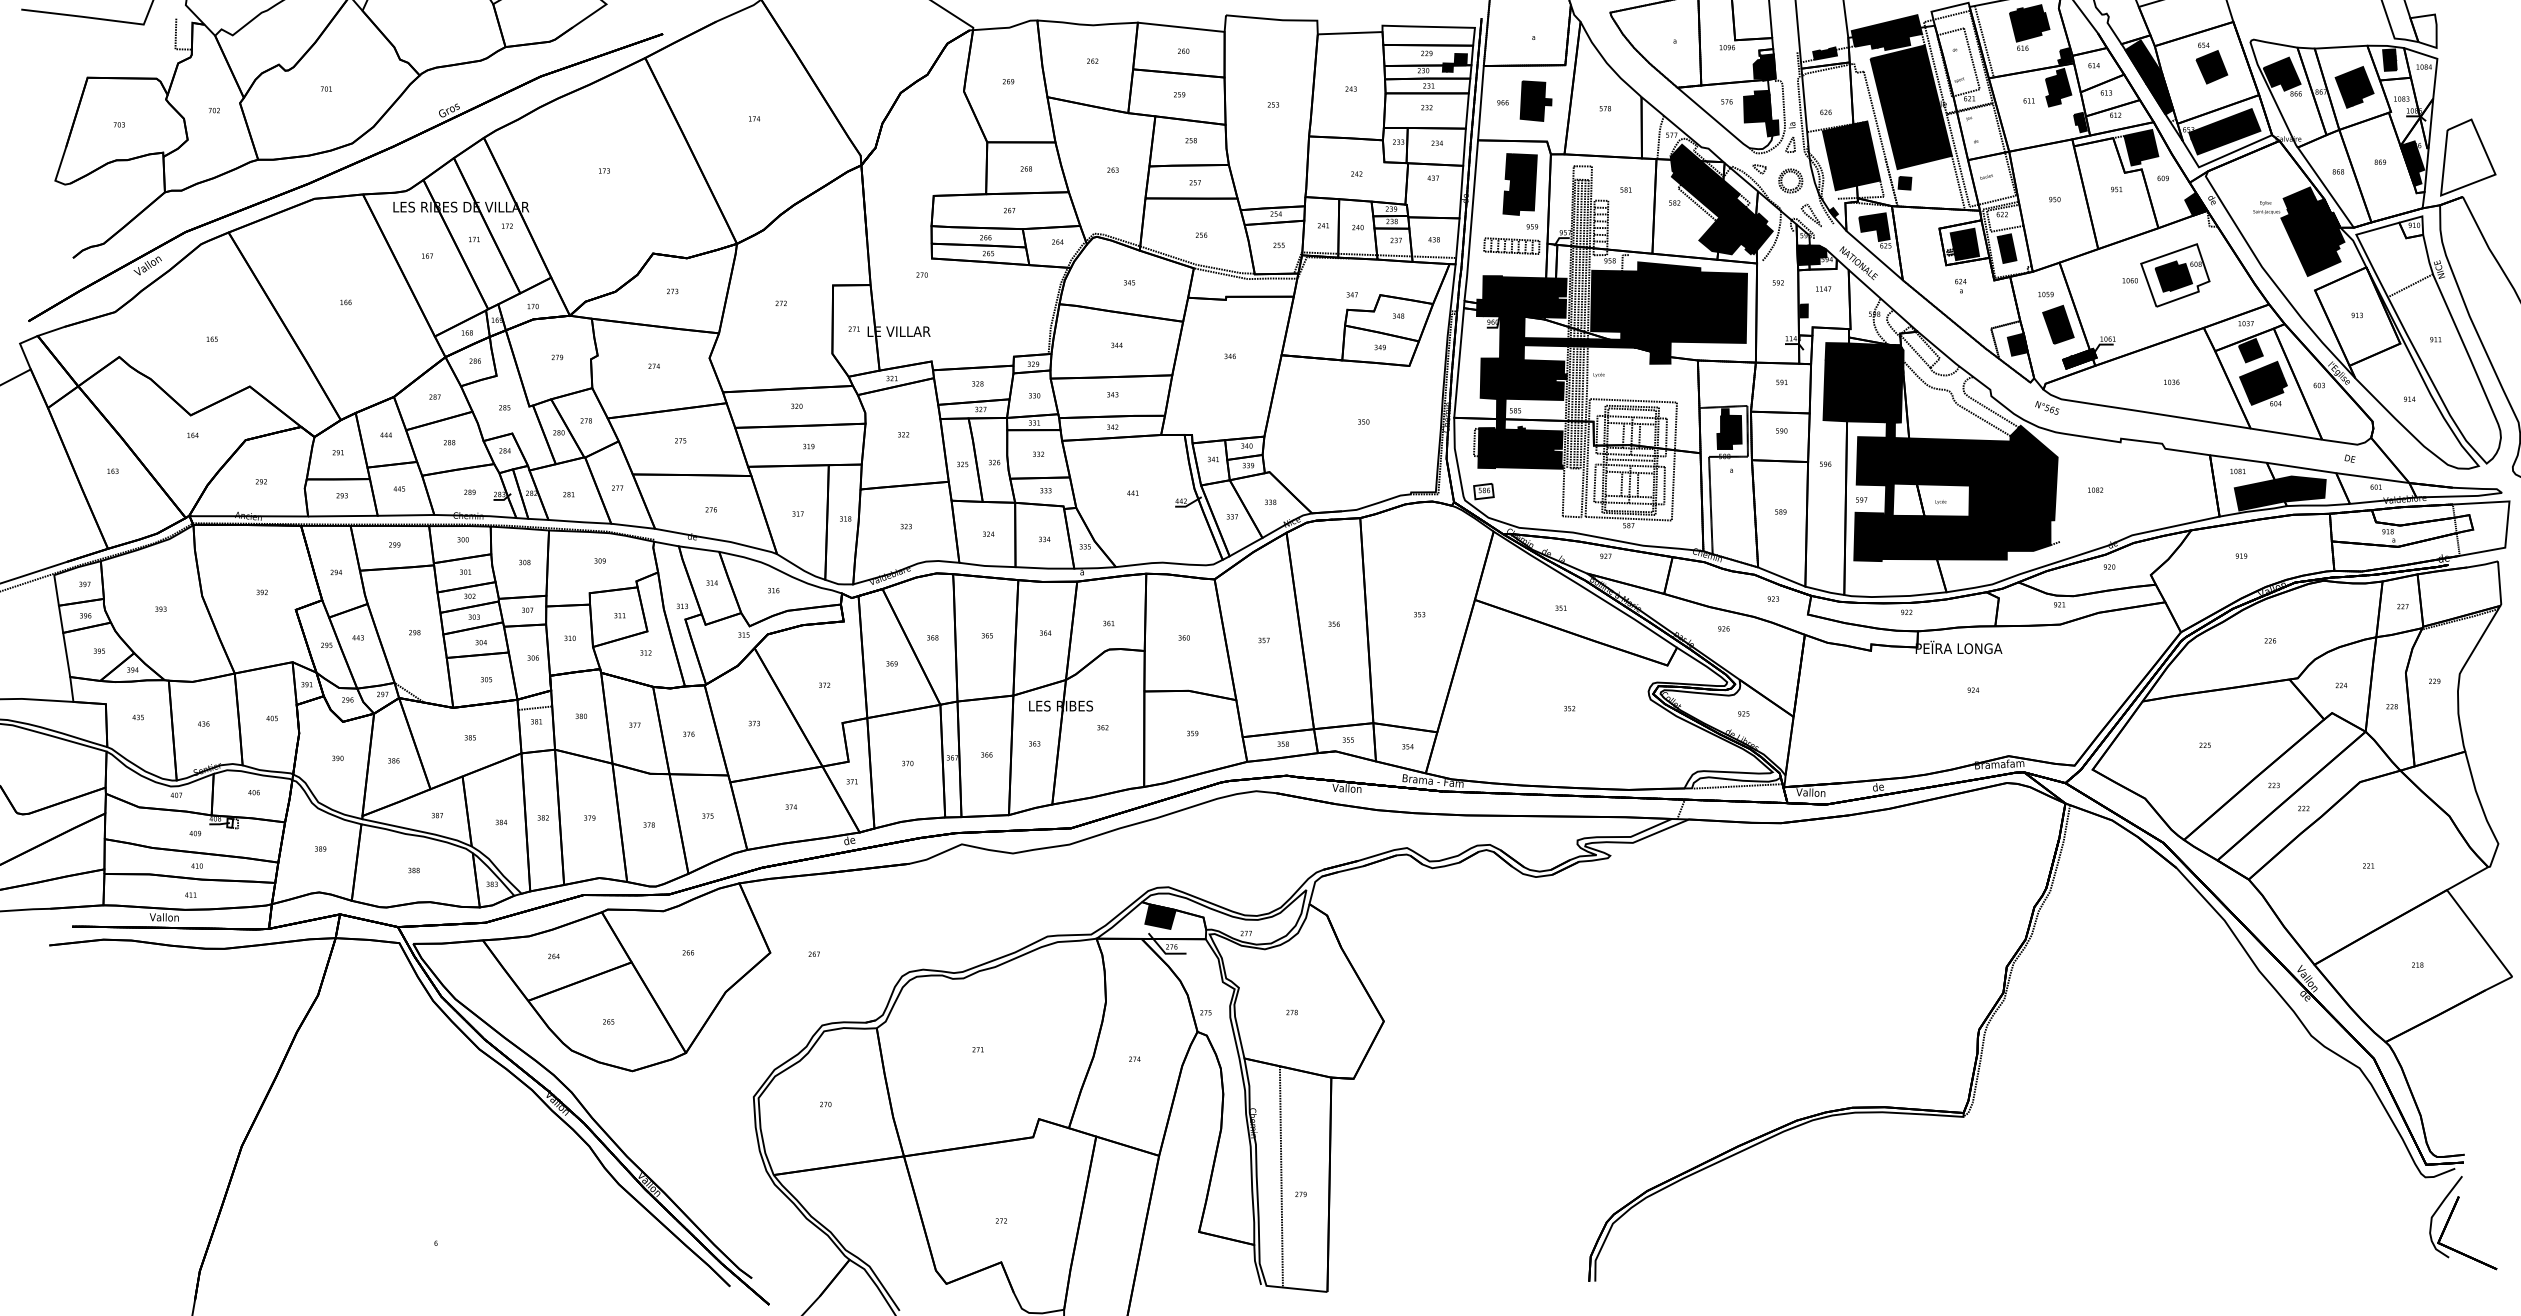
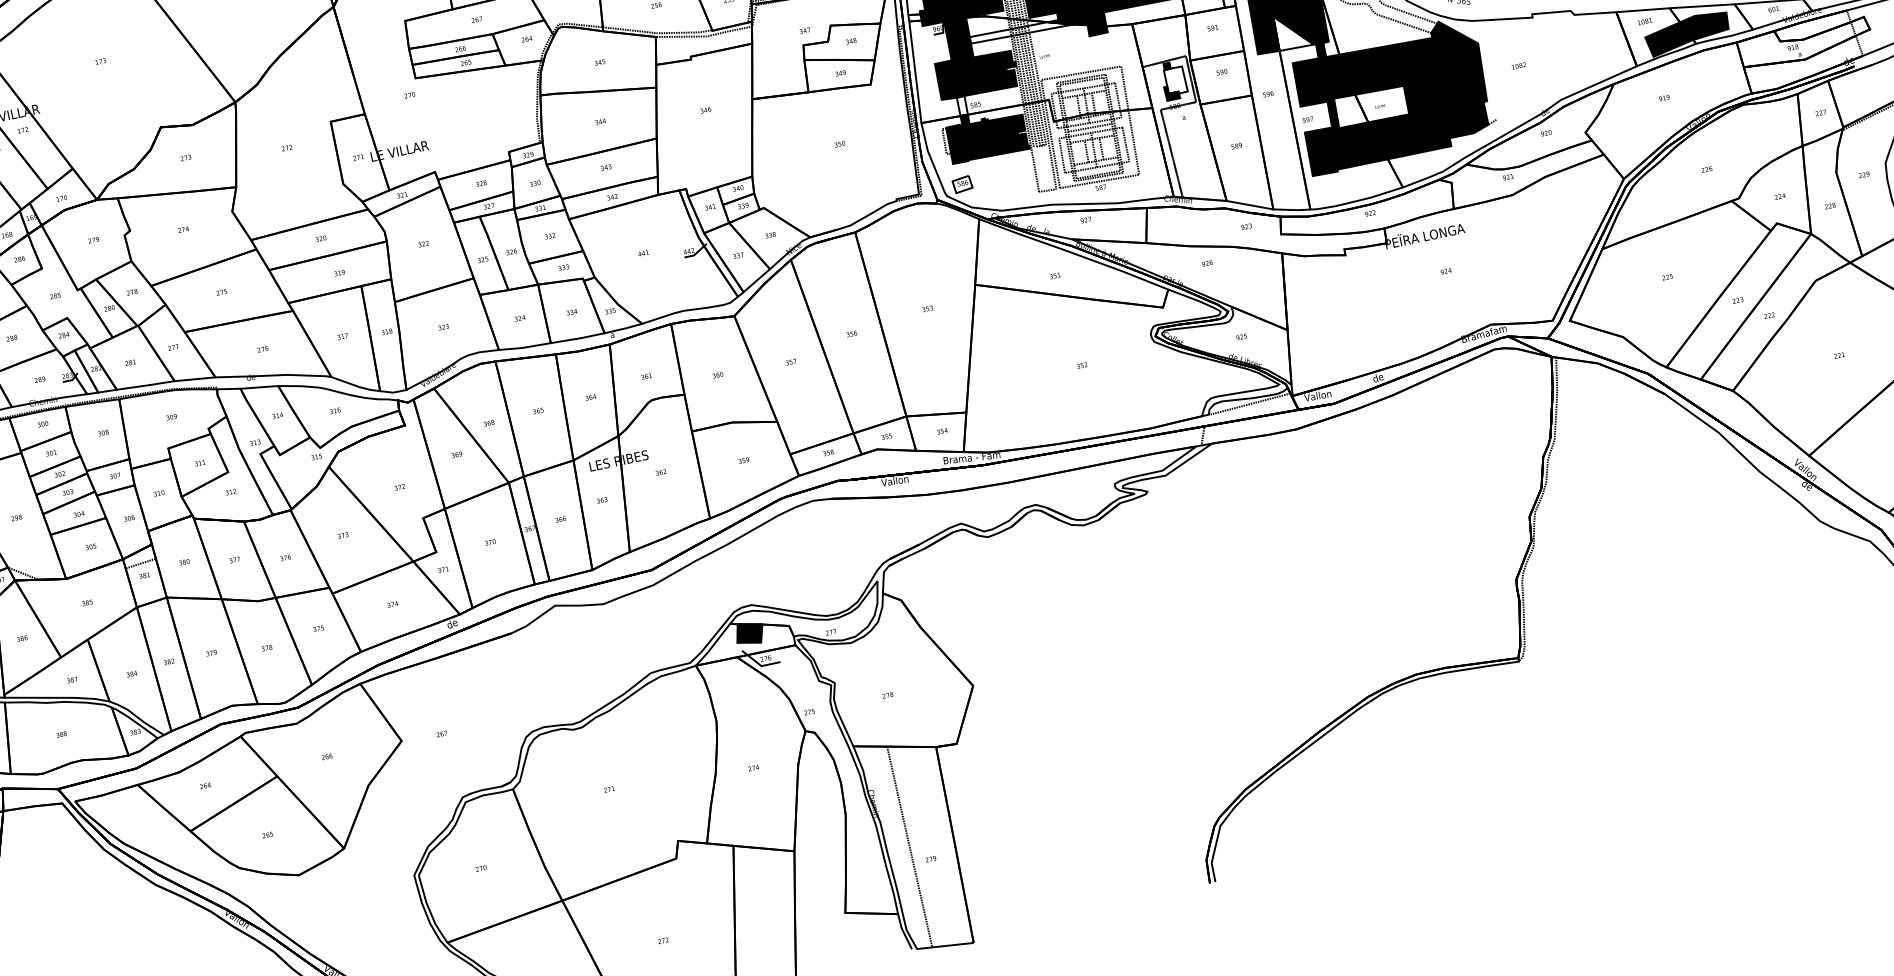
fill: (1579, 342) -> (1020, 30), removed
fill: (1865, 402) -> (1292, 30), removed
fill: (1500, 408) -> (961, 105), removed
fill: (1731, 429) -> (1175, 80), removed

